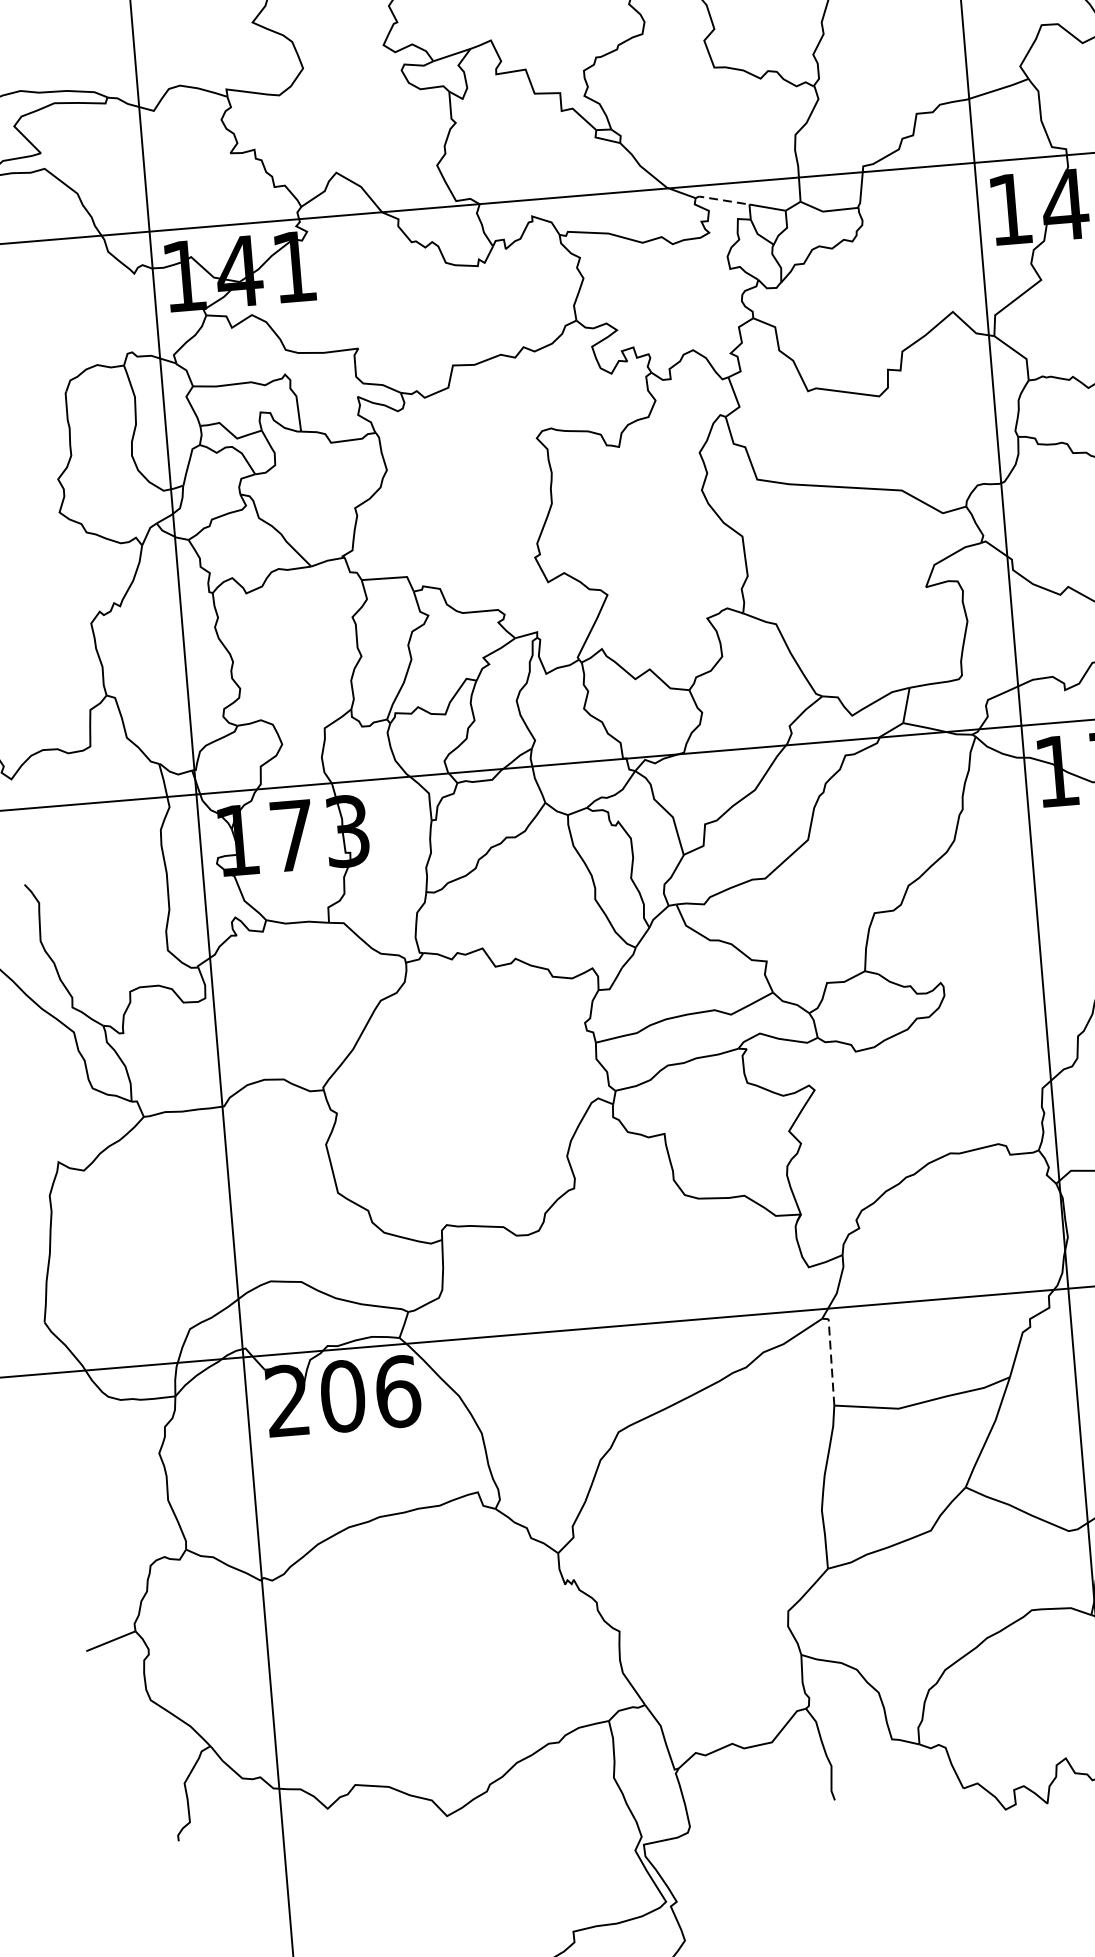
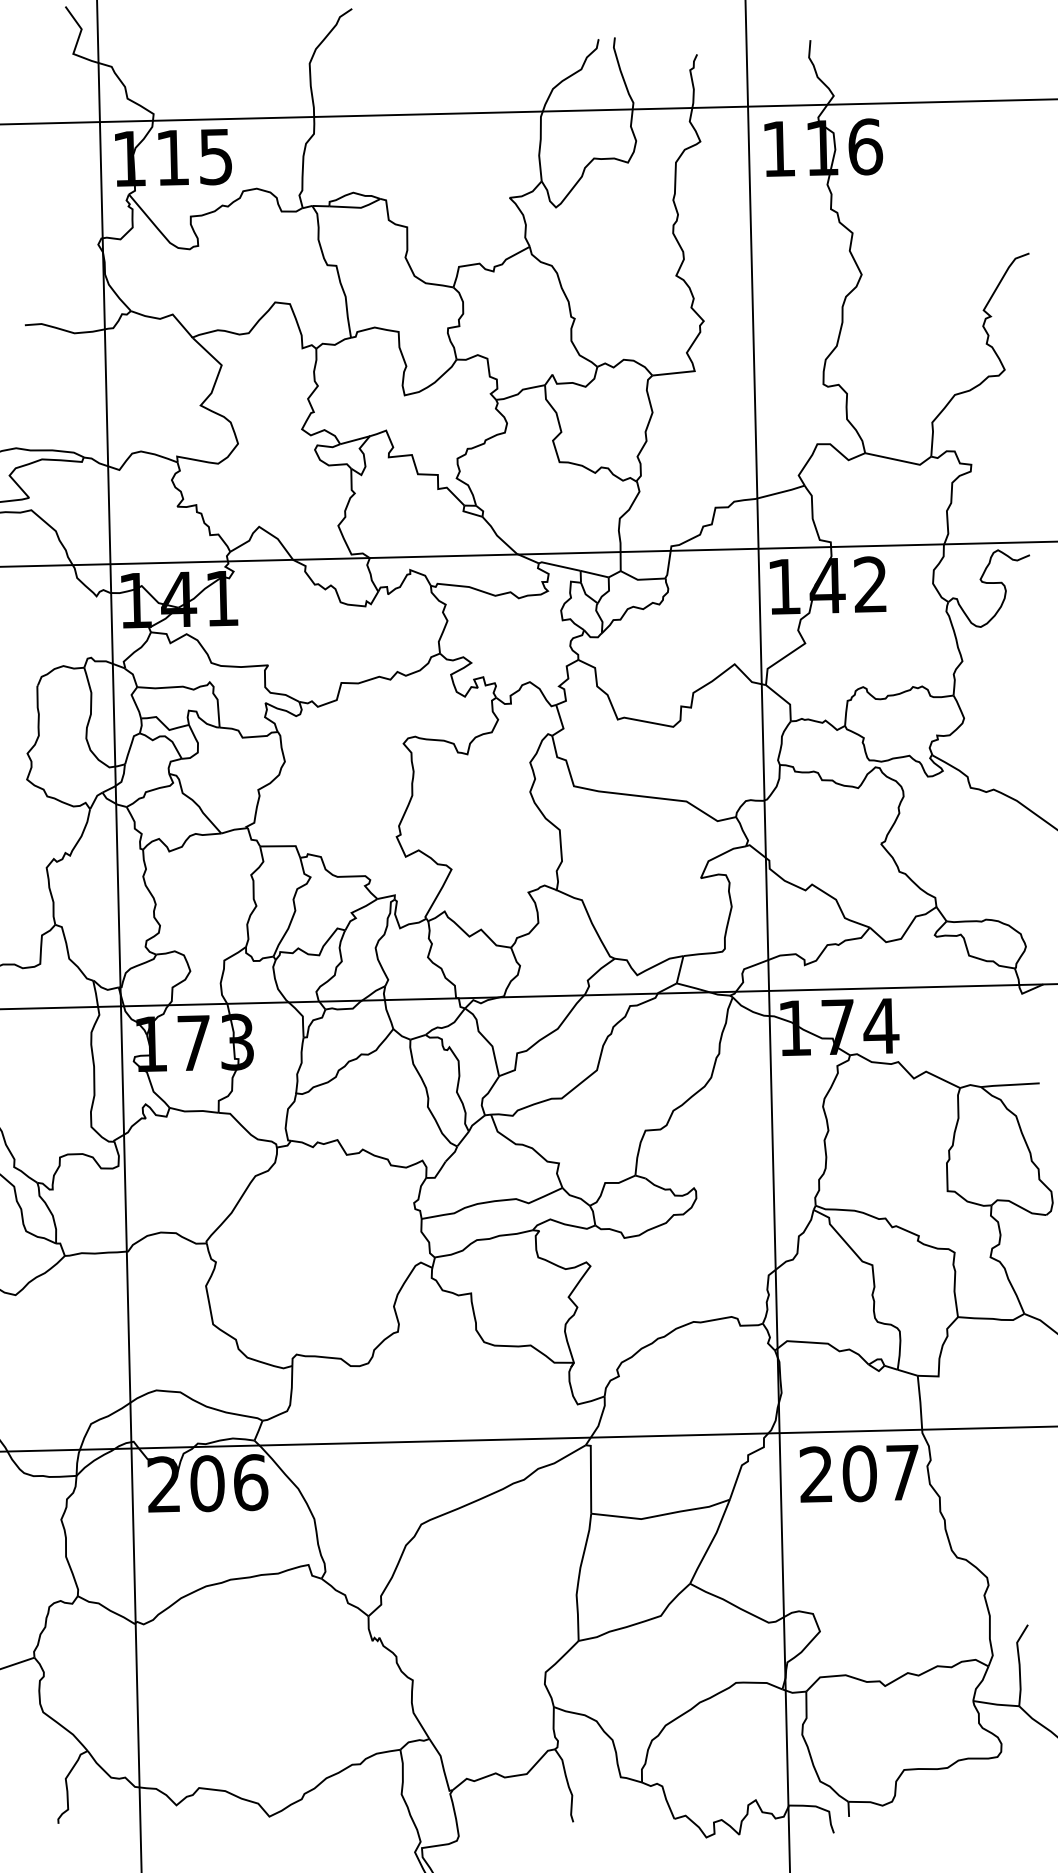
line: (722, 200) -> (559, 566), dashed -> solid
line: (830, 1356) -> (590, 1475), dashed -> solid

